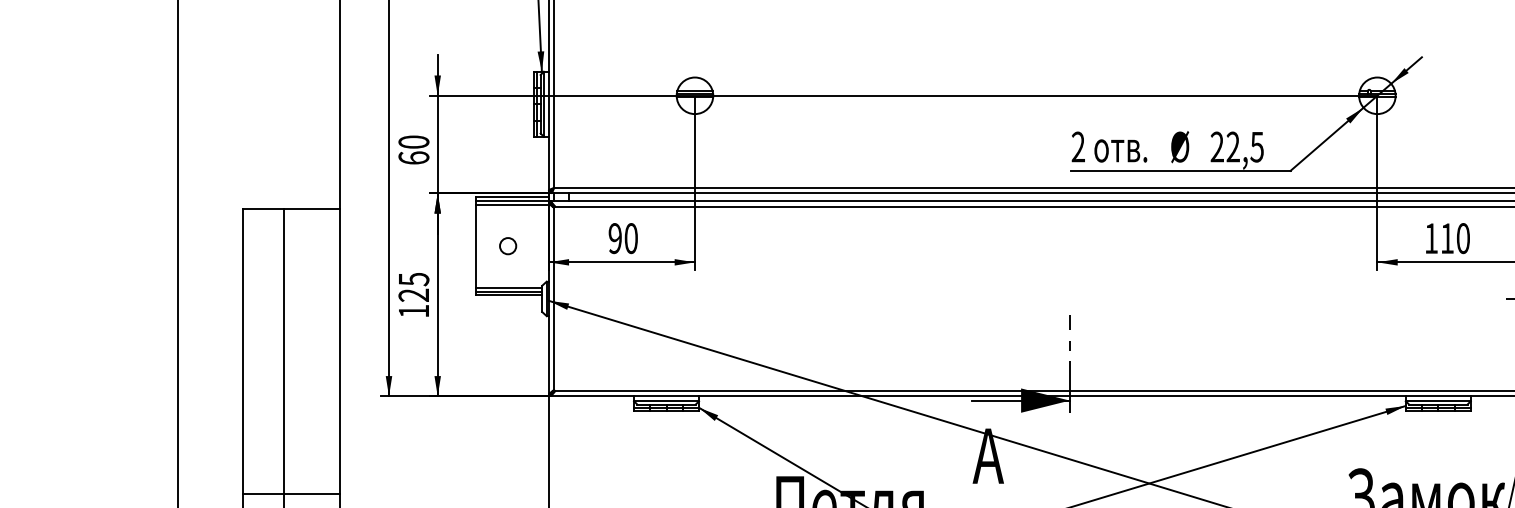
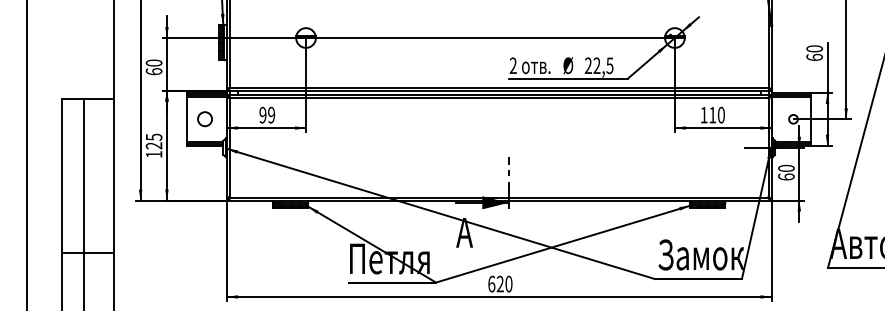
text: (631, 239) -> (271, 115), 90 -> 99
circle: (507, 246) -> (204, 119), size x1.6

